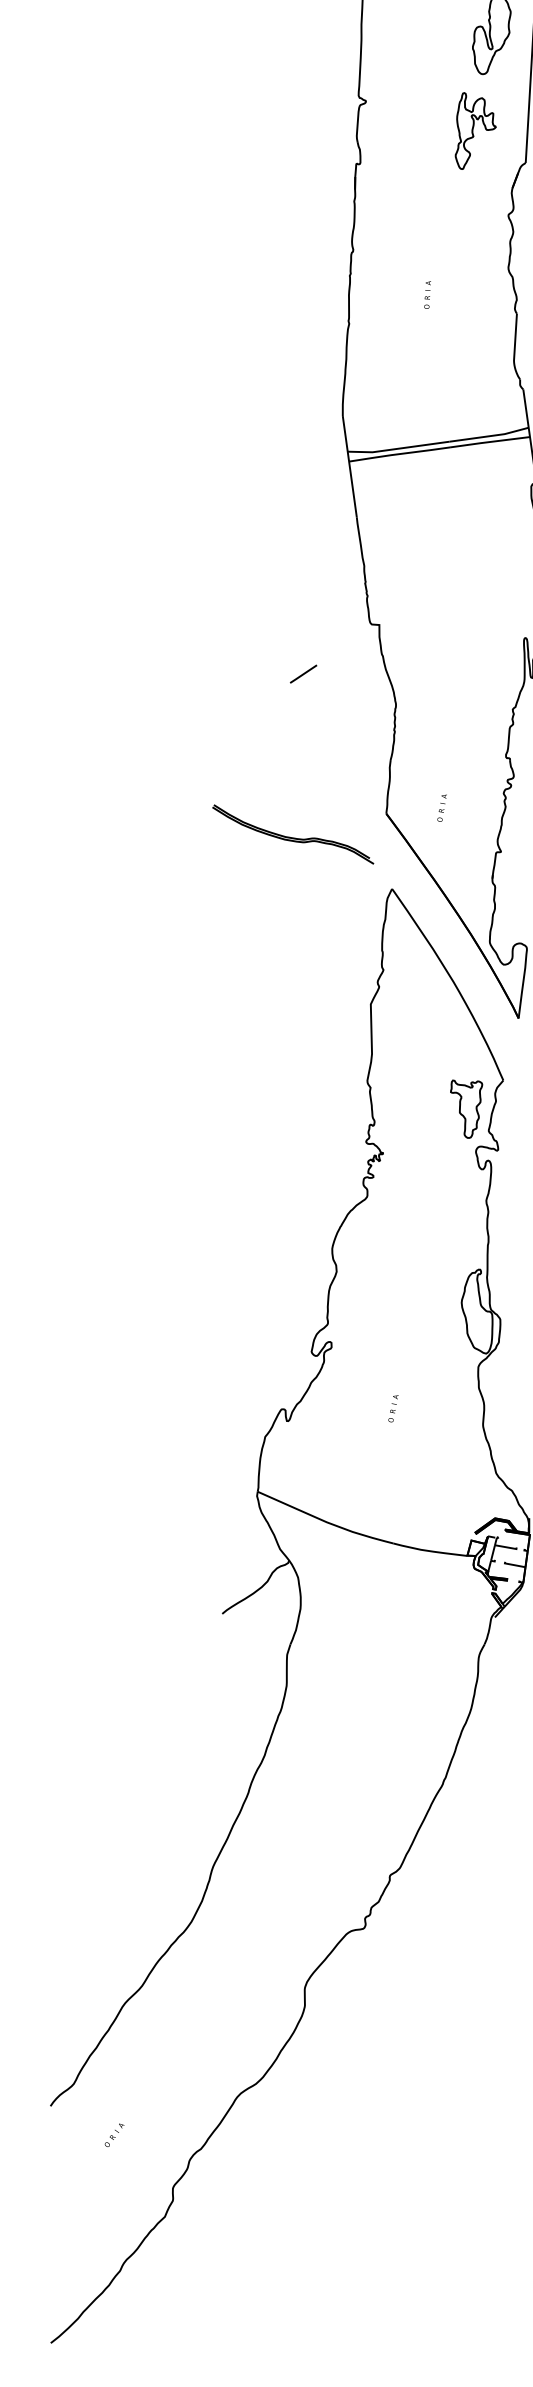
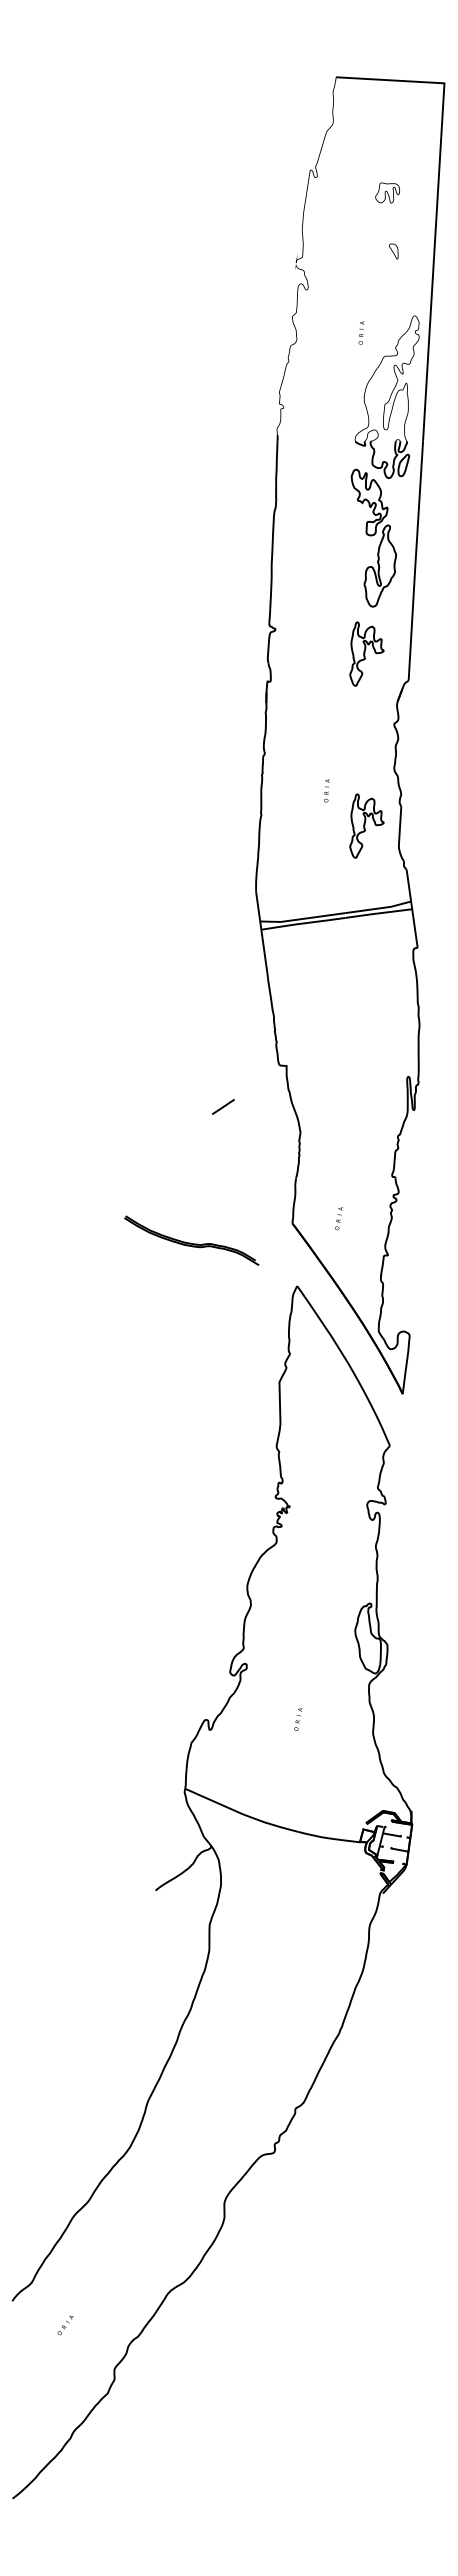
part: (475, 336) -> (366, 825), added
part: (292, 834) -> (191, 1240), moved
part: (466, 1108) -> (359, 1469), removed

